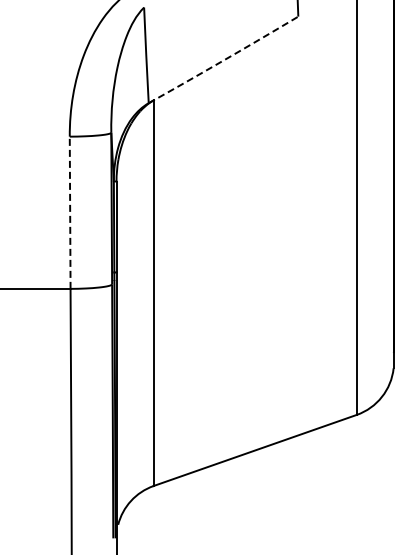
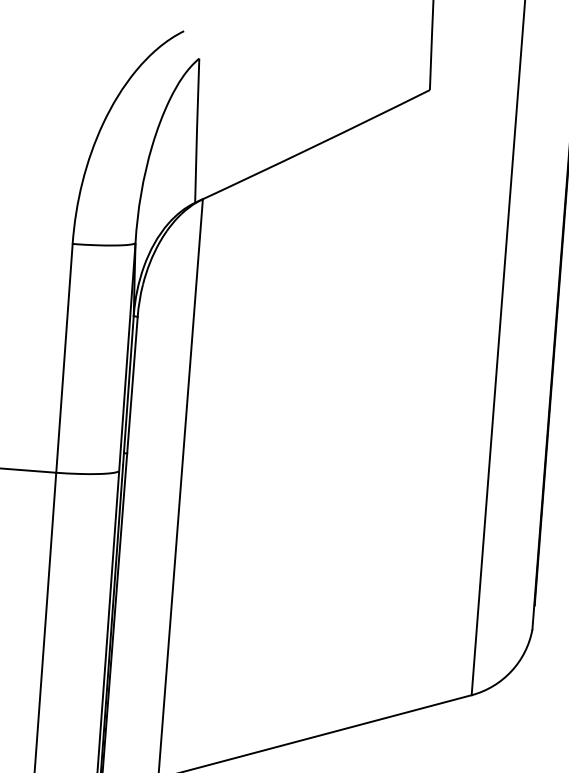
arc: (223, 60) -> (312, 147), dashed -> solid
line: (70, 212) -> (64, 357), dashed -> solid

